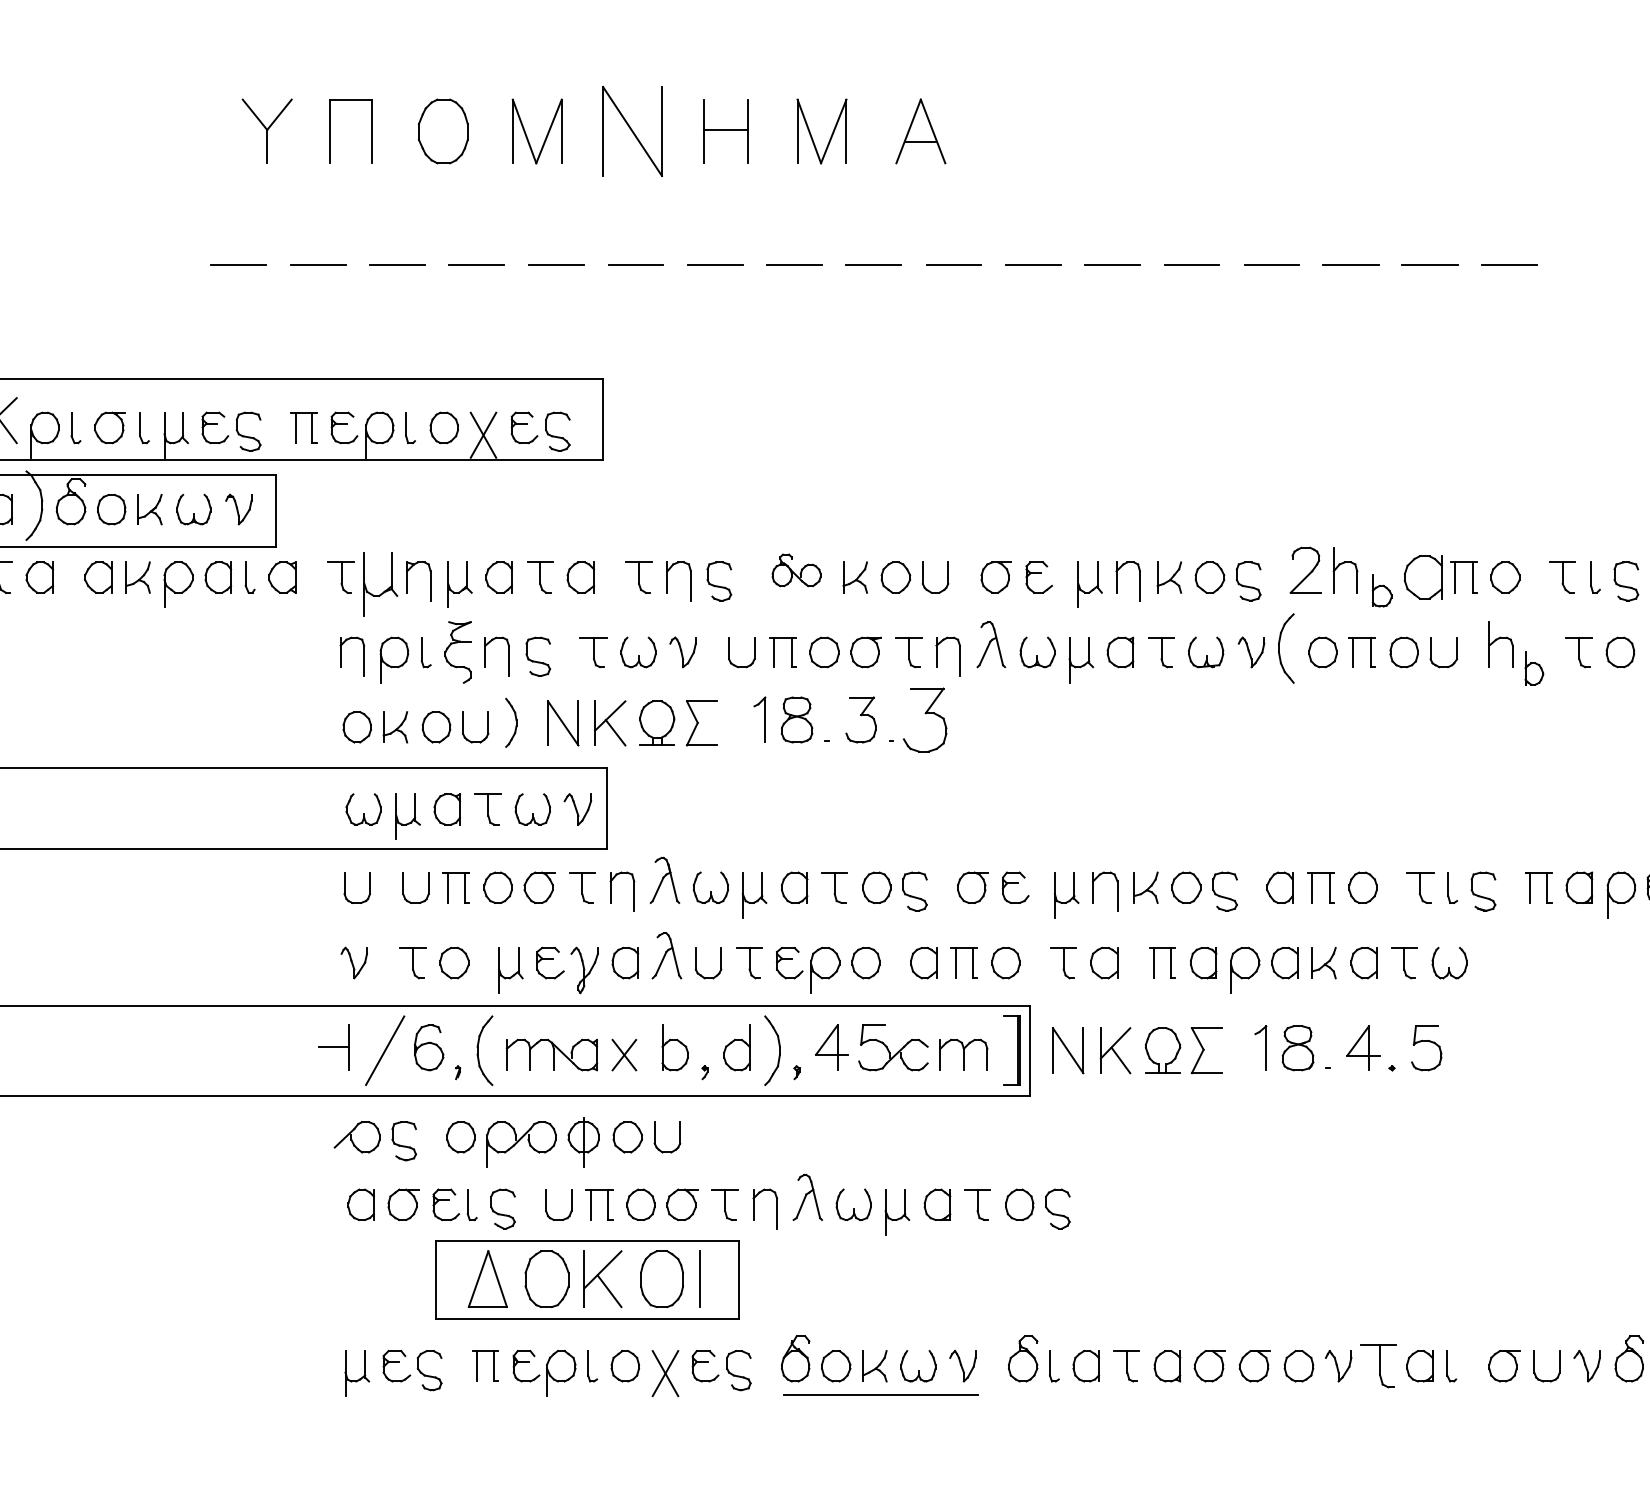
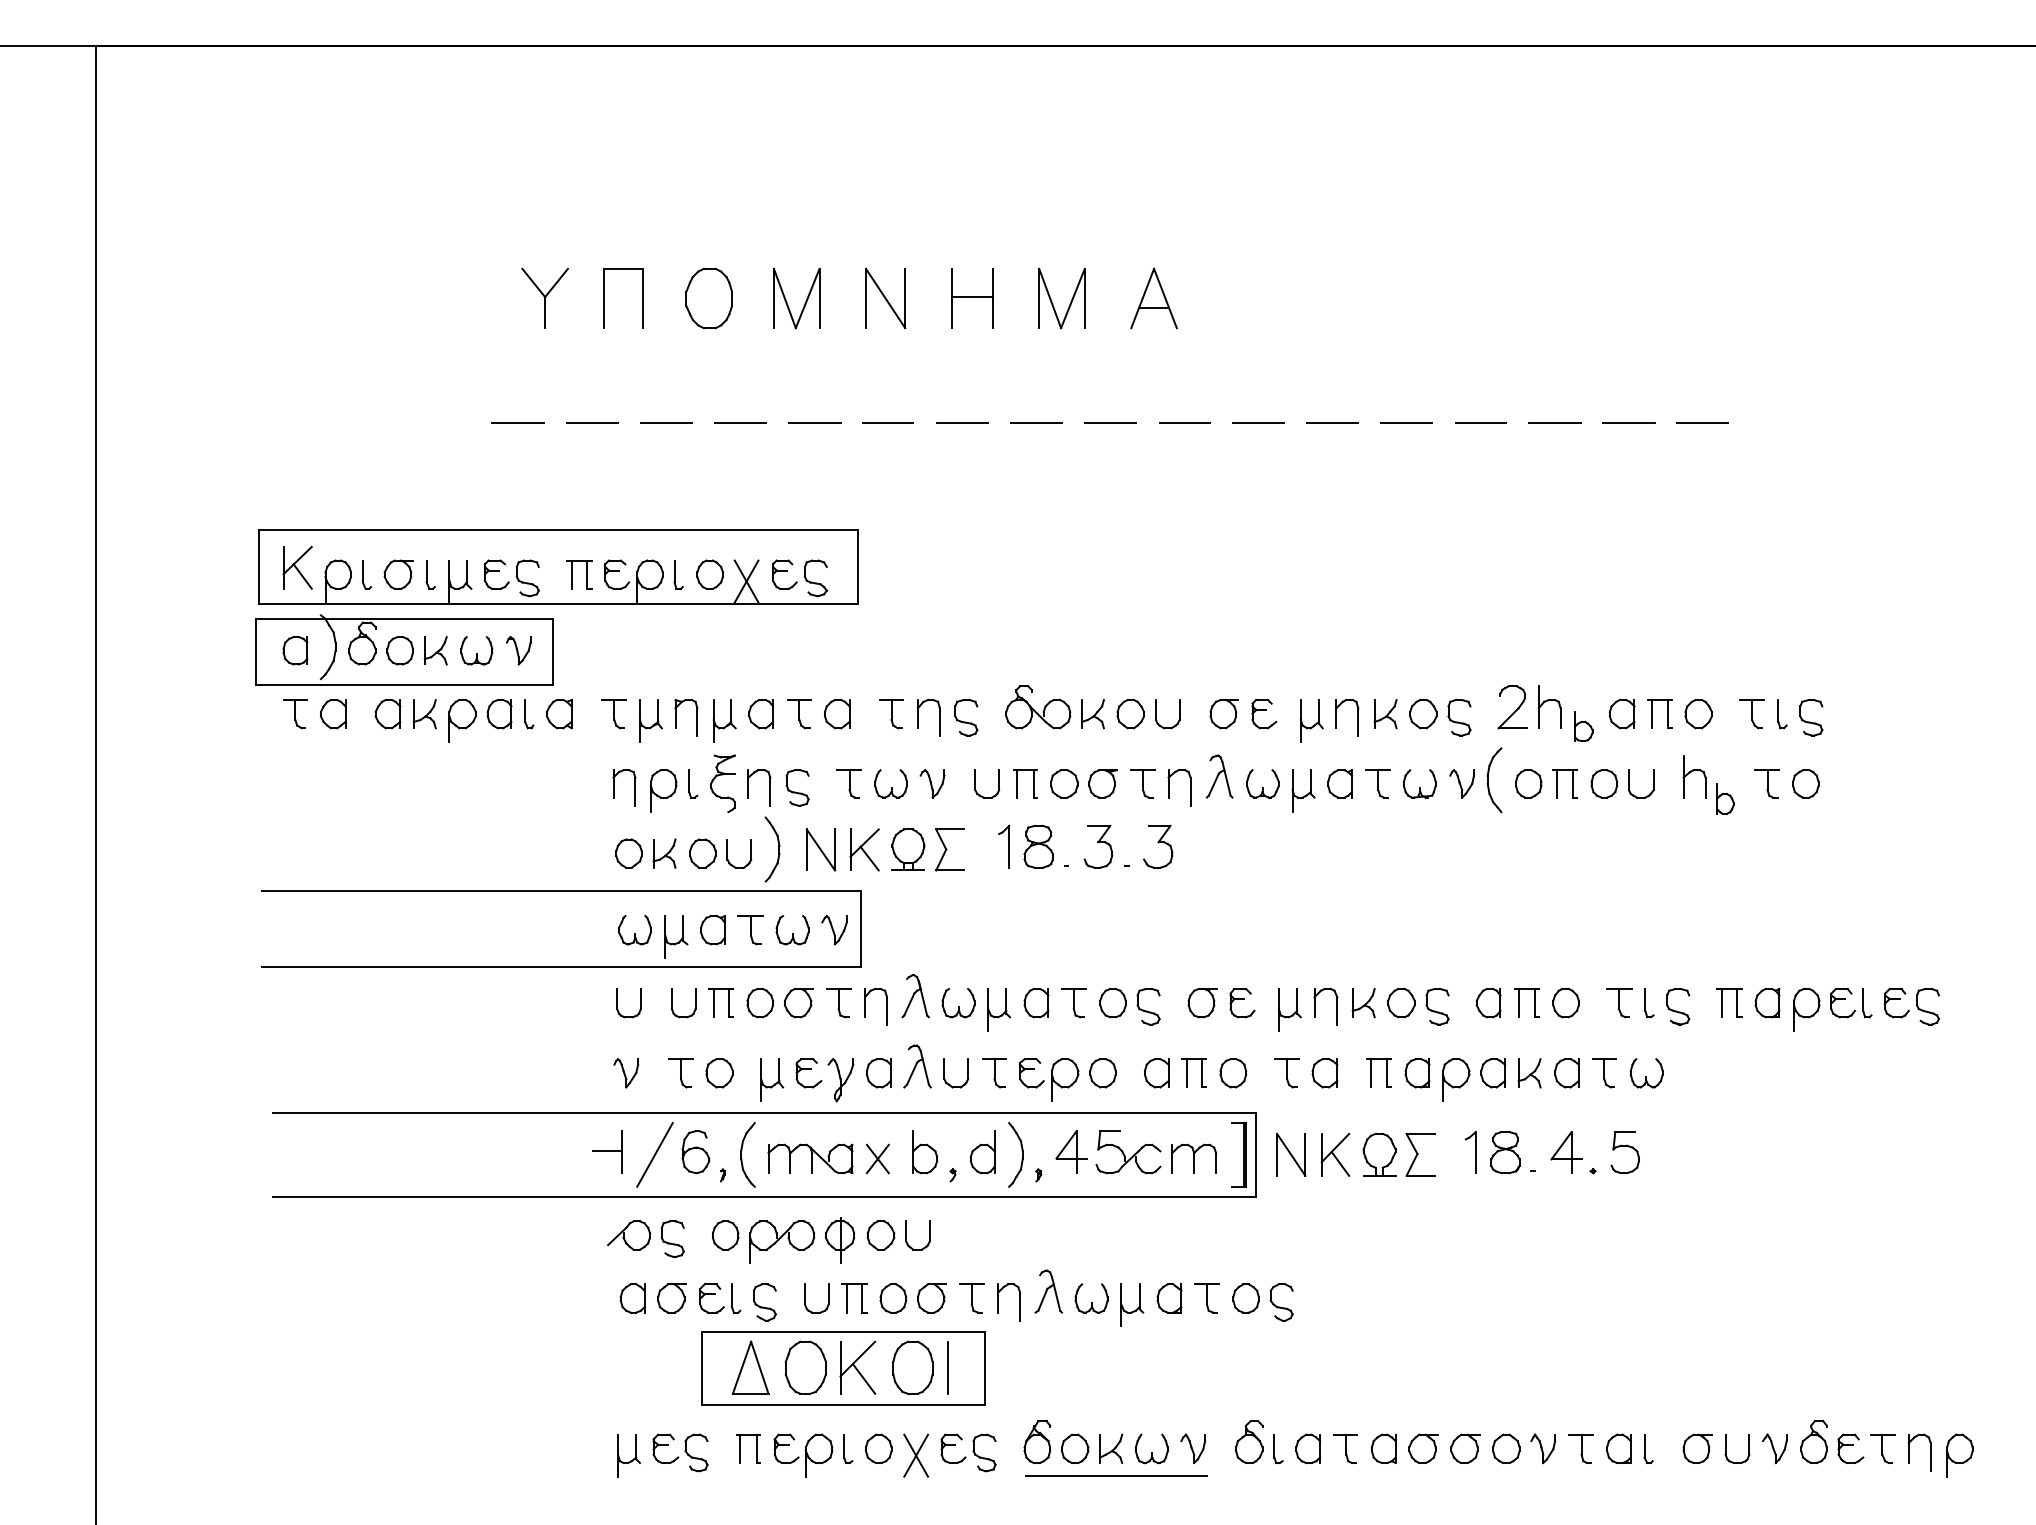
part: (632, 131) -> (885, 298), size x0.71
part: (796, 570) -> (1038, 707), size x1.43
part: (1422, 577) -> (1621, 714), size x0.71
part: (380, 584) -> (650, 720), size x0.71
part: (925, 719) -> (1158, 846), size x0.71
part: (511, 722) -> (772, 849), size x1.43
part: (1378, 1366) -> (1580, 1449), size x0.71

